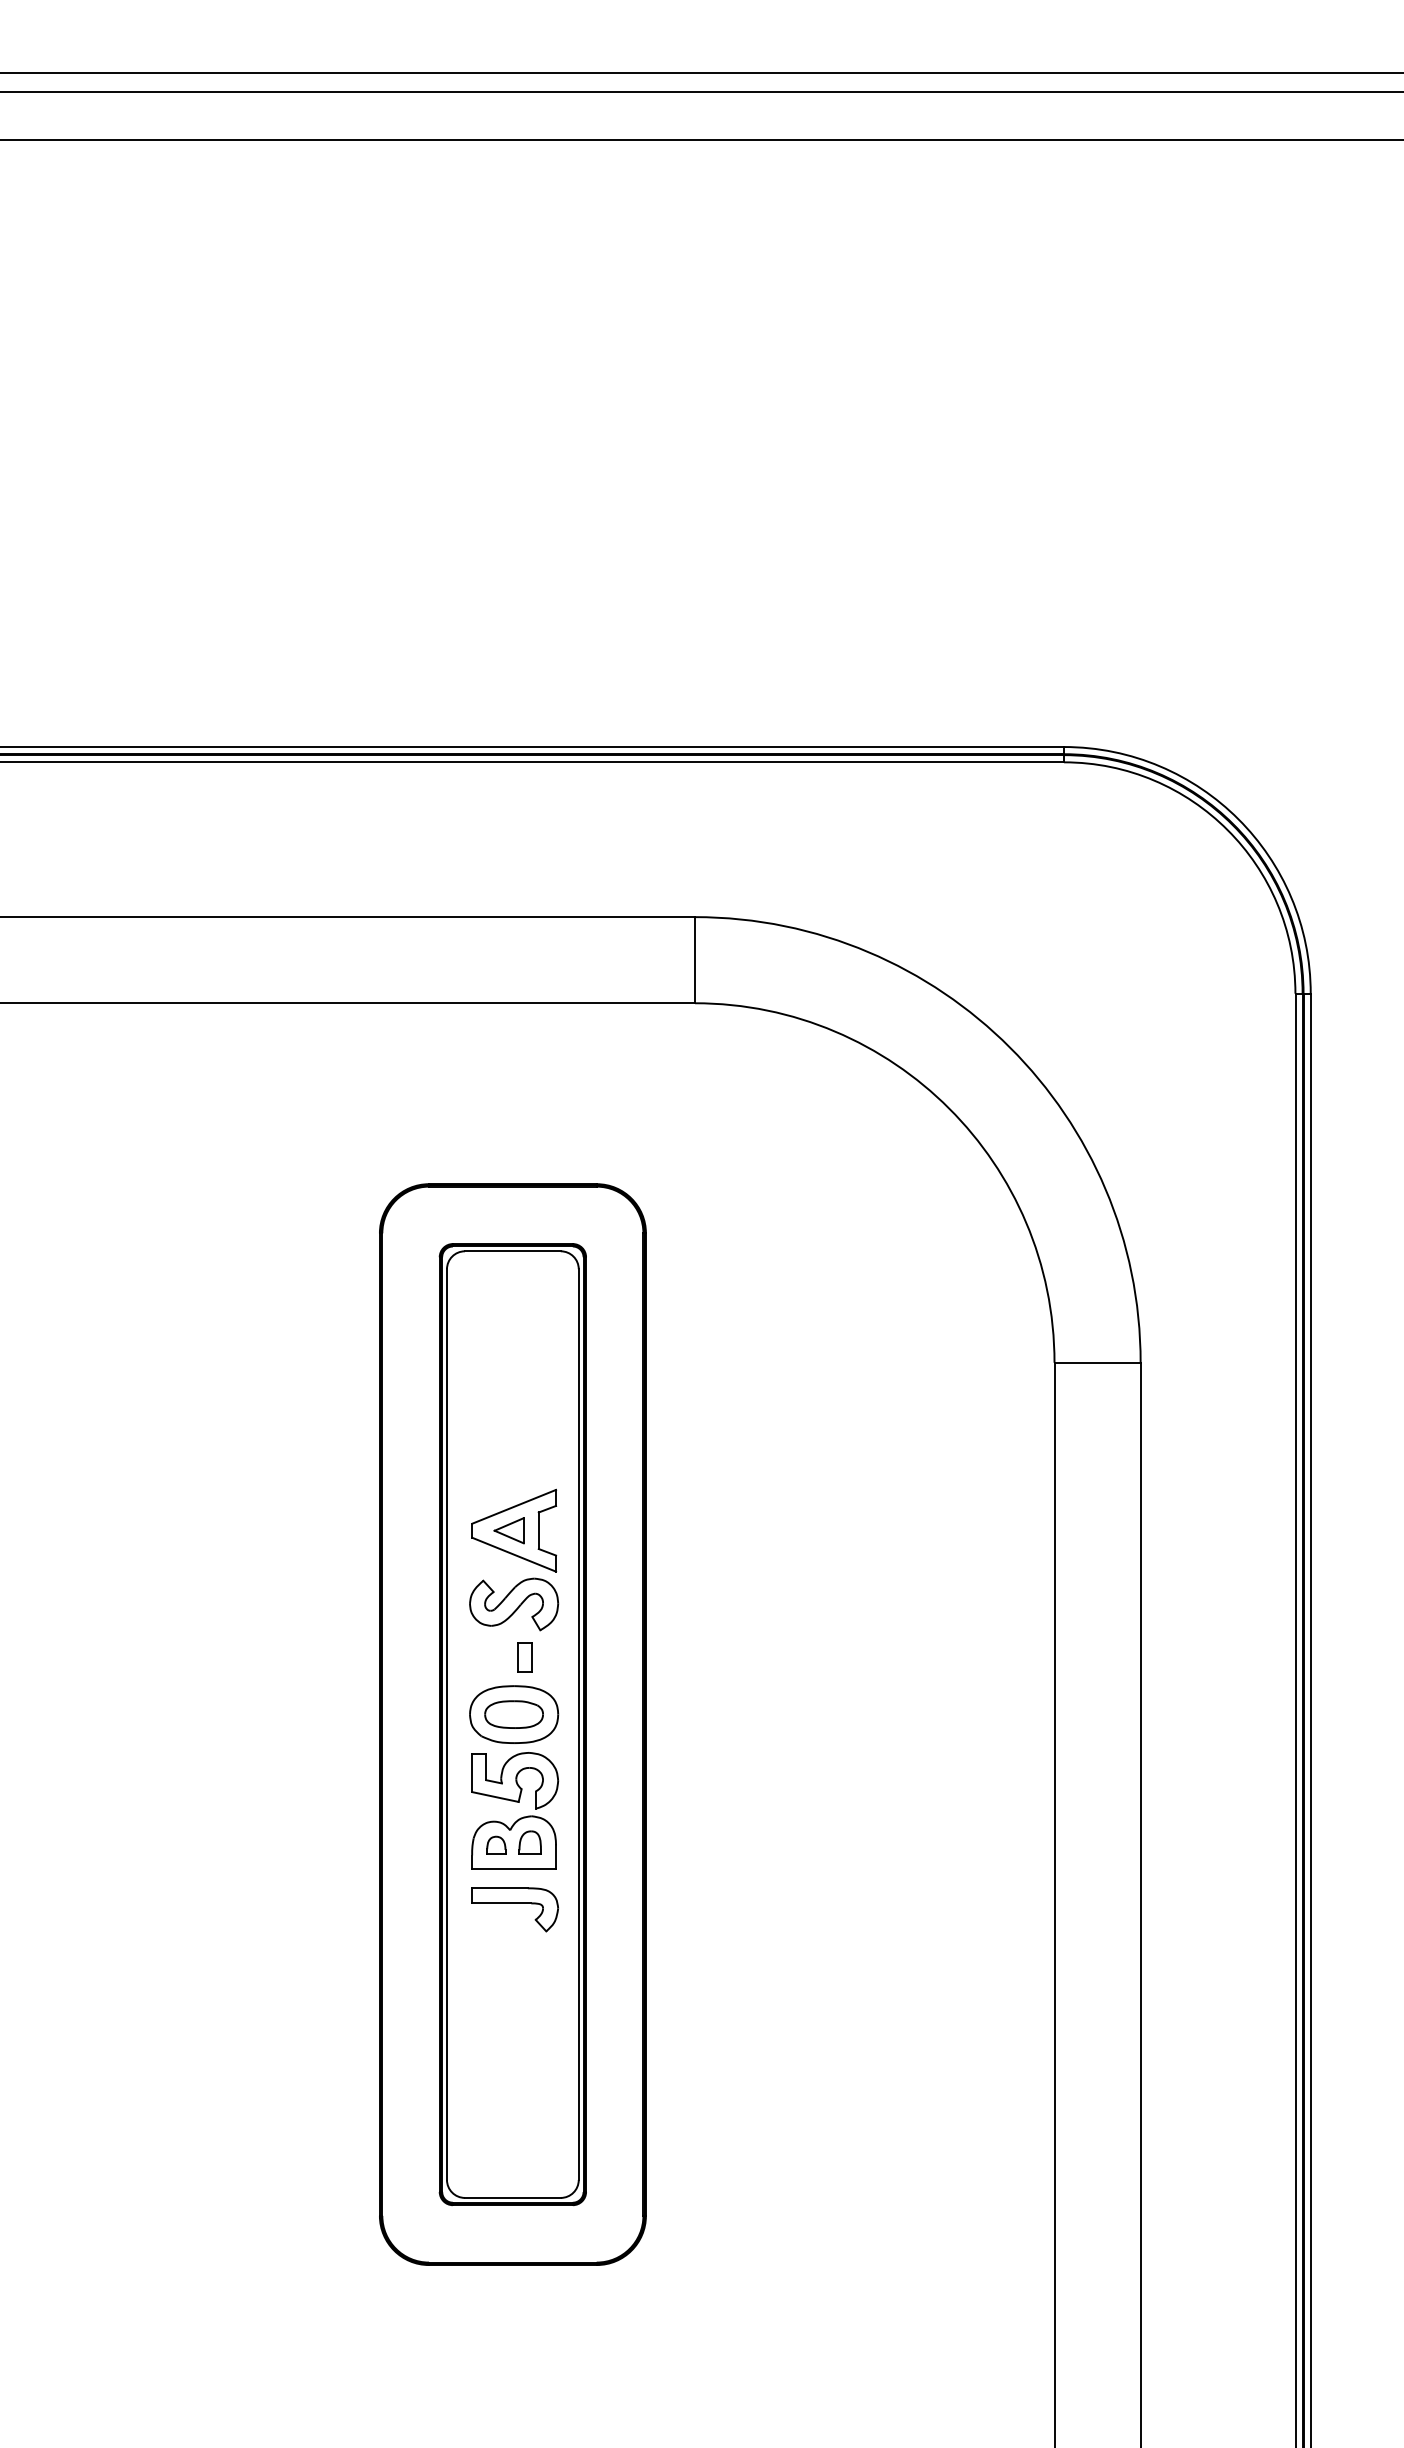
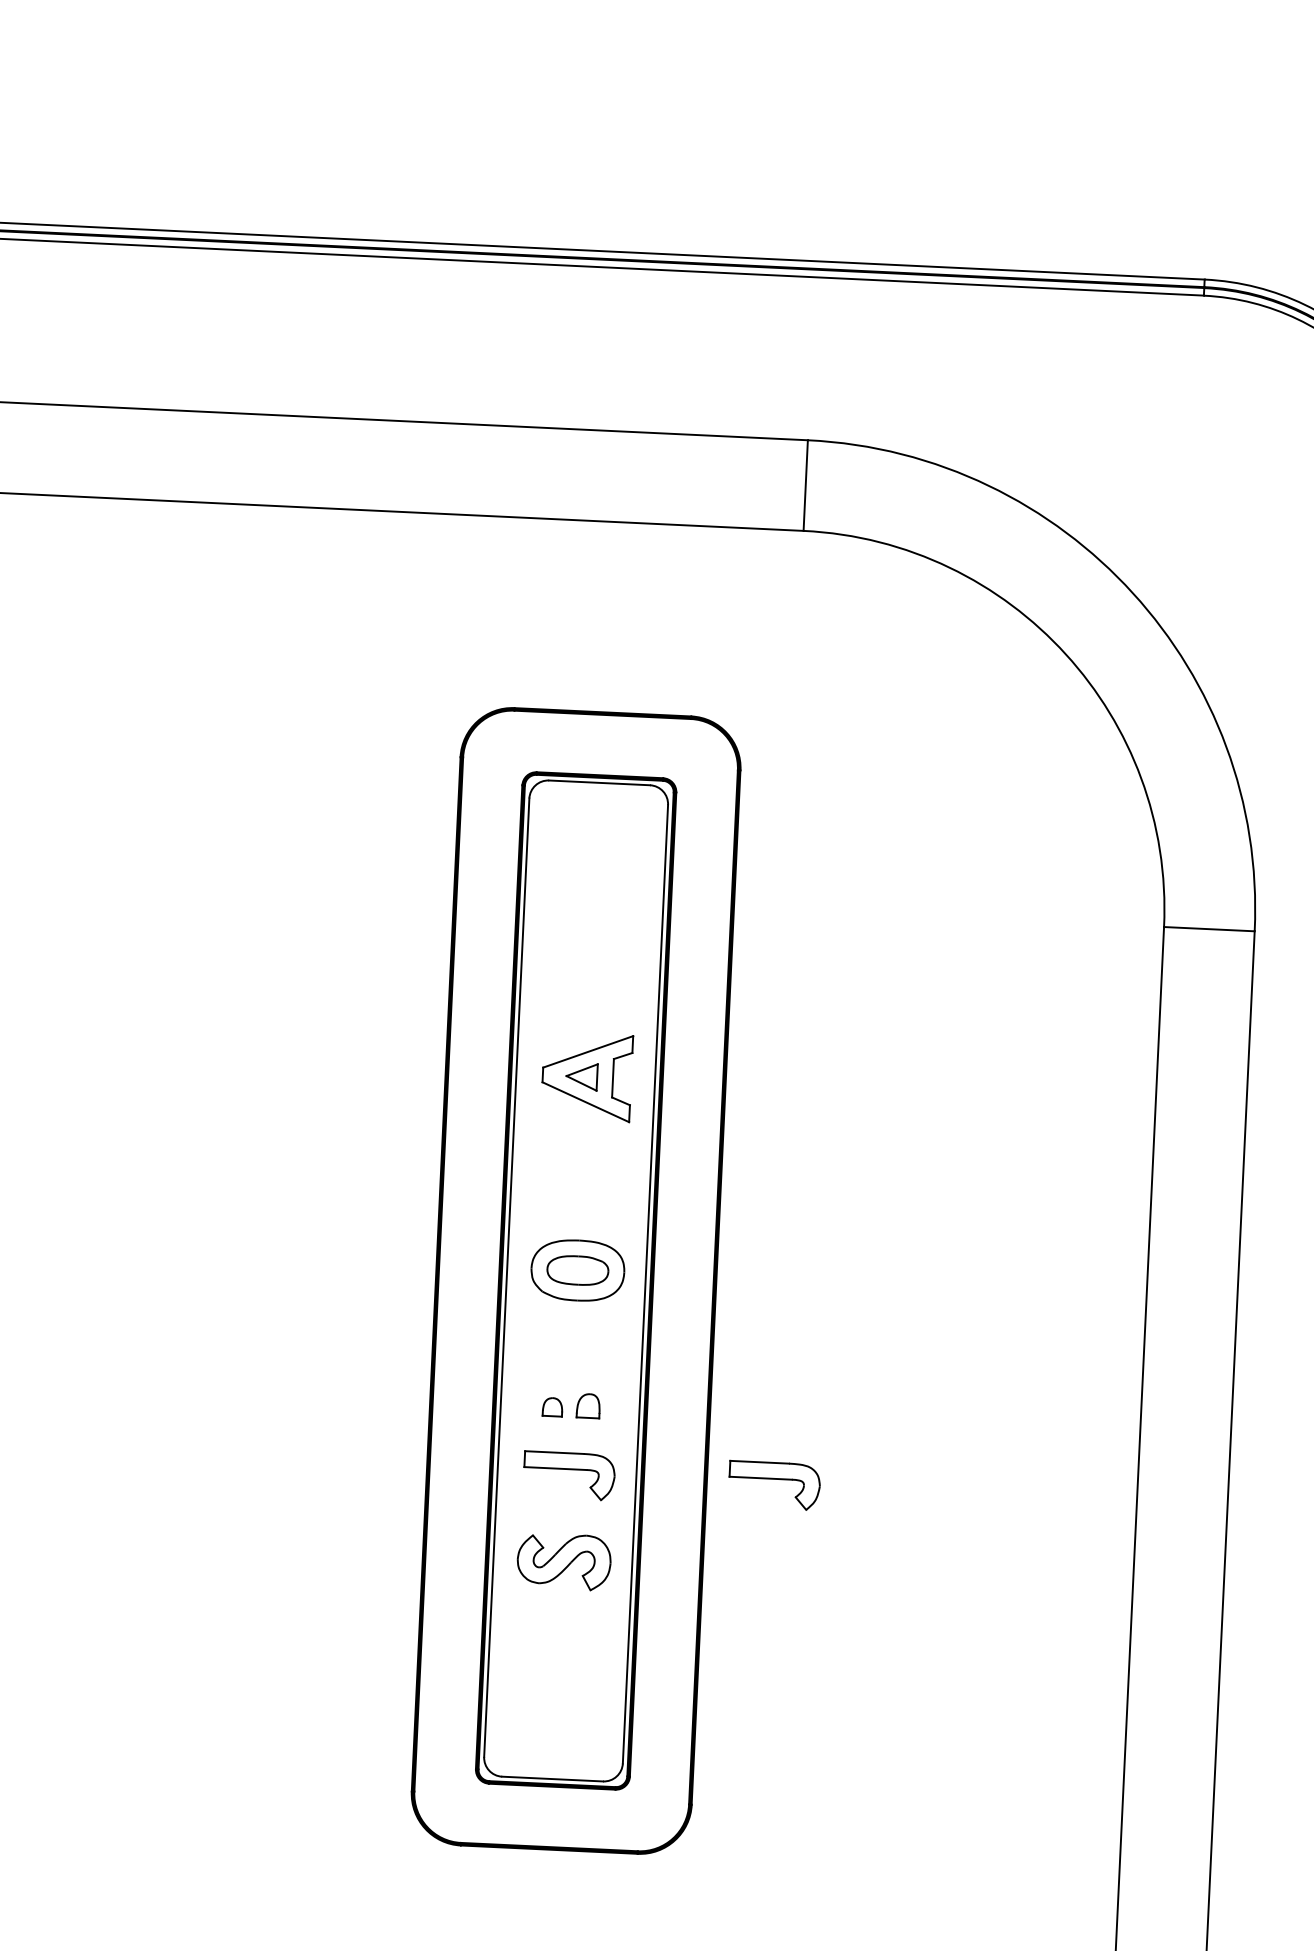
part: (514, 1604) -> (564, 1561), moved
part: (524, 1657) -> (591, 1210), removed
part: (515, 1802) -> (575, 1363), removed
part: (709, 1909) -> (773, 1485), added

